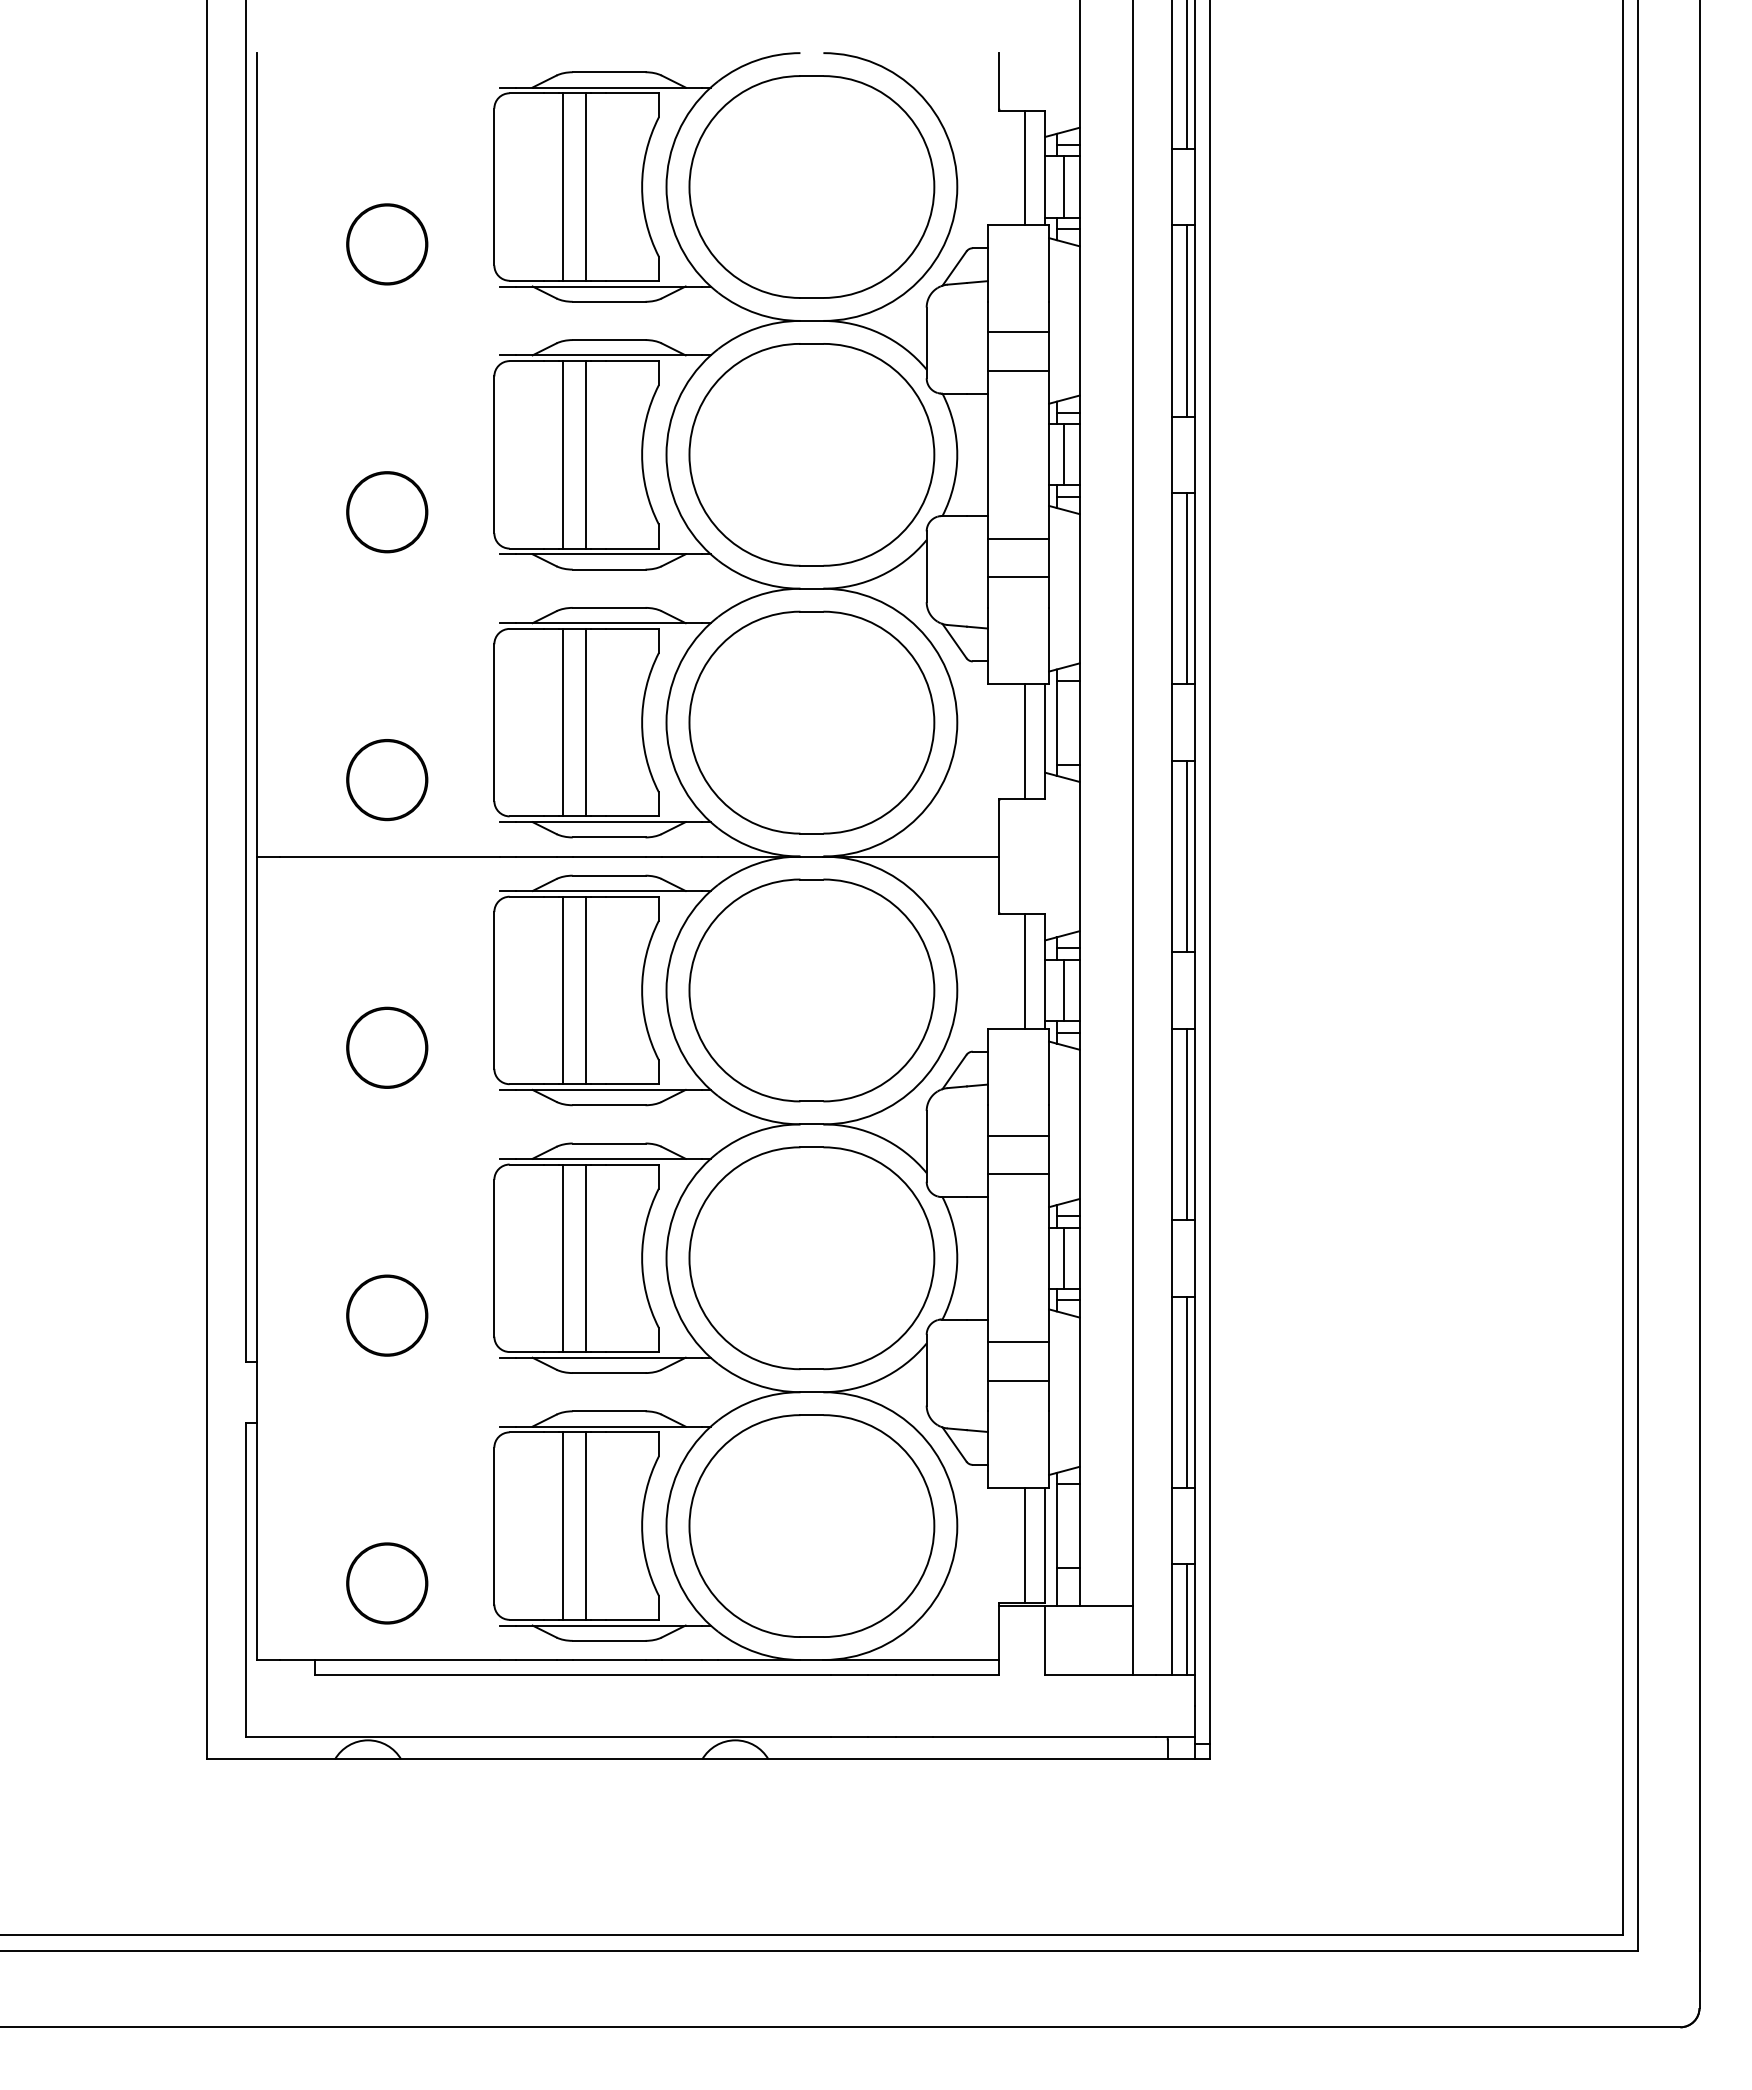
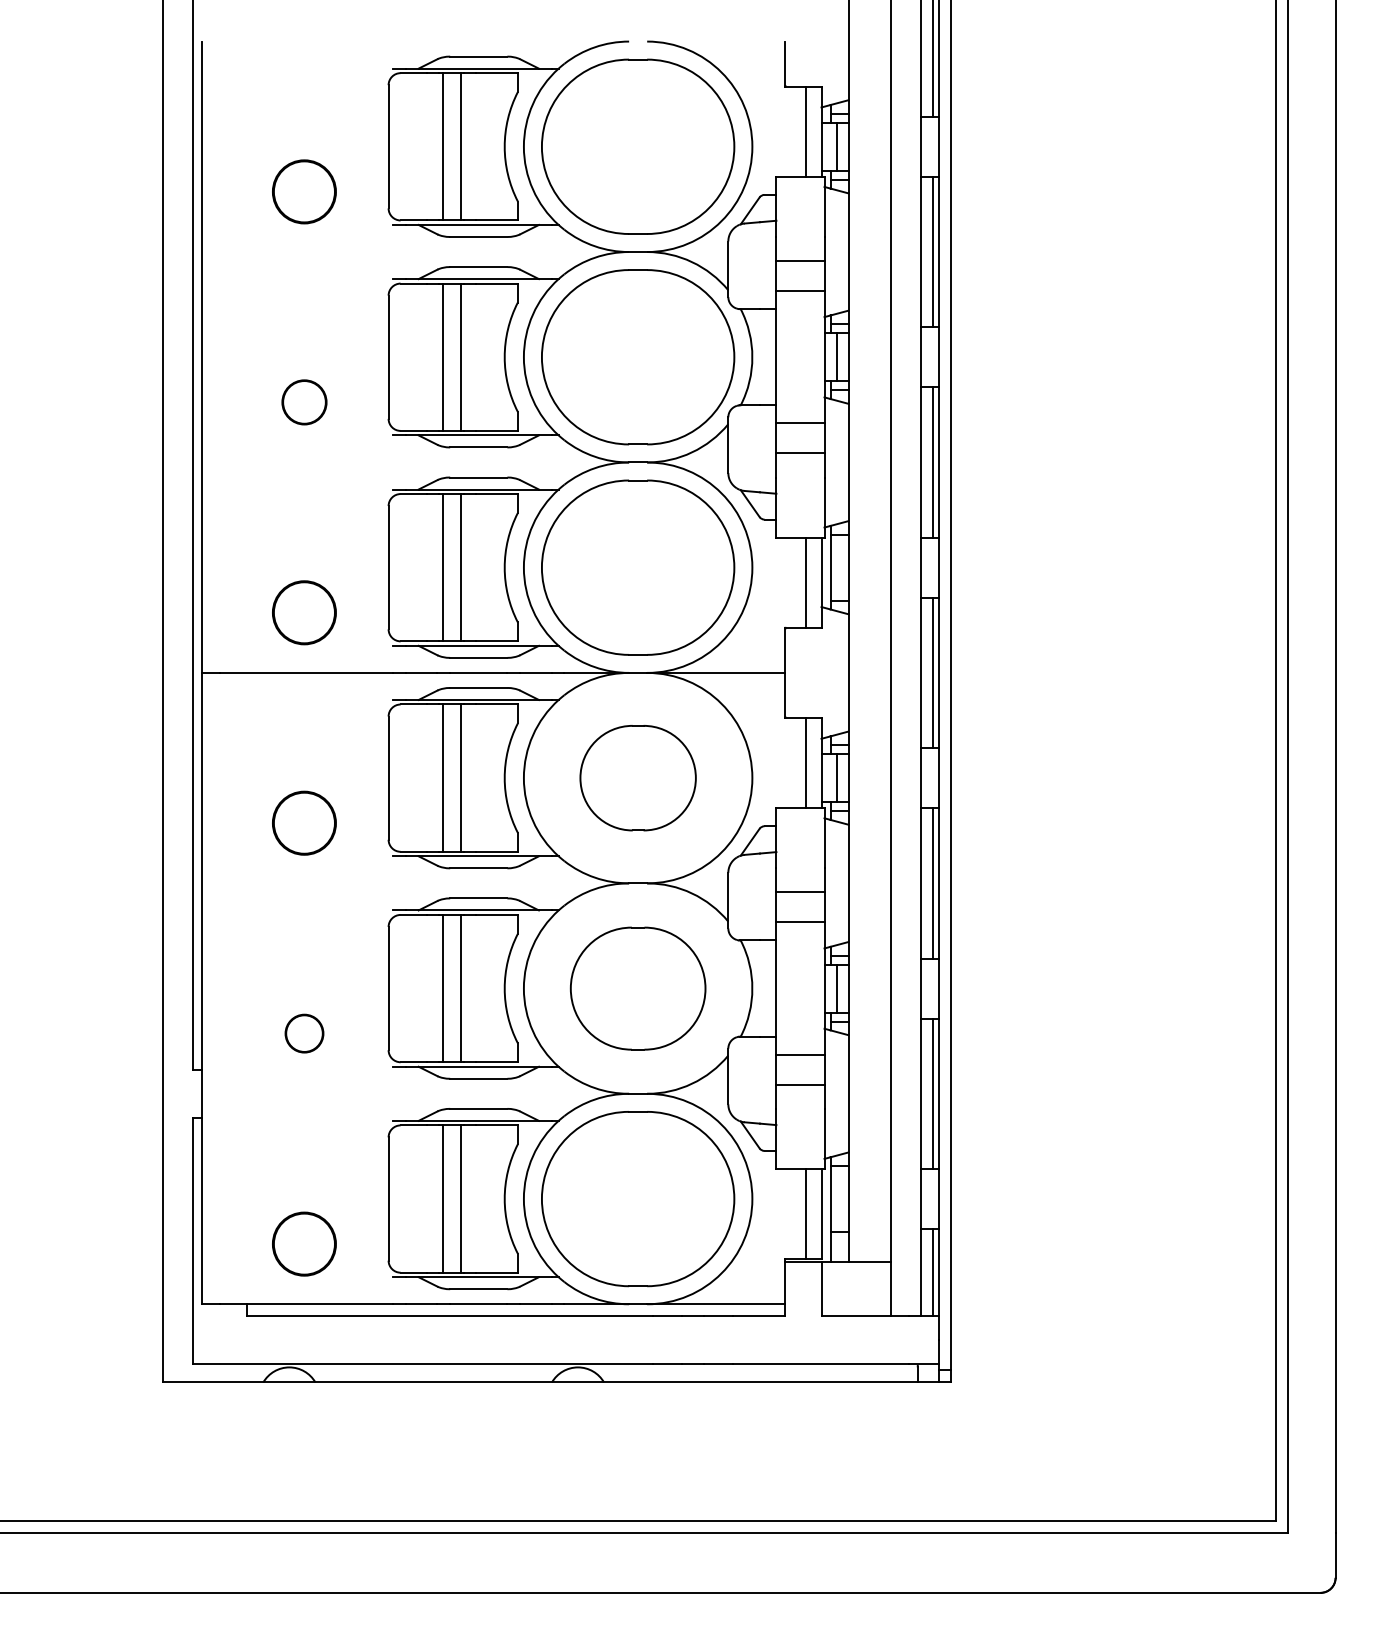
part: (387, 512) -> (304, 402), size x0.7
part: (811, 990) -> (637, 778), size x0.6
part: (811, 1258) -> (637, 988), size x0.7
part: (387, 1315) -> (304, 1033), size x0.6

